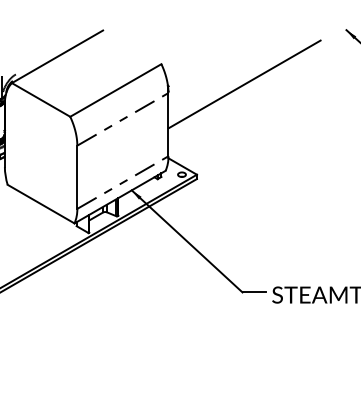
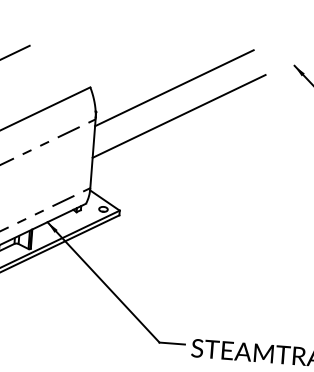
line: (238, 58) -> (174, 87), added

